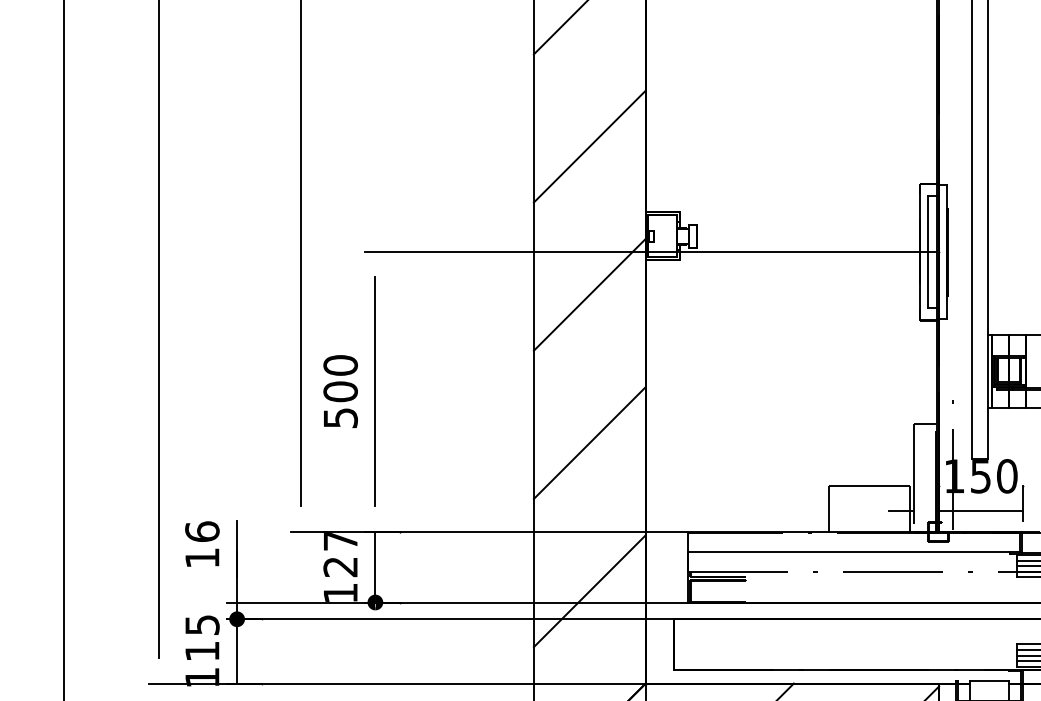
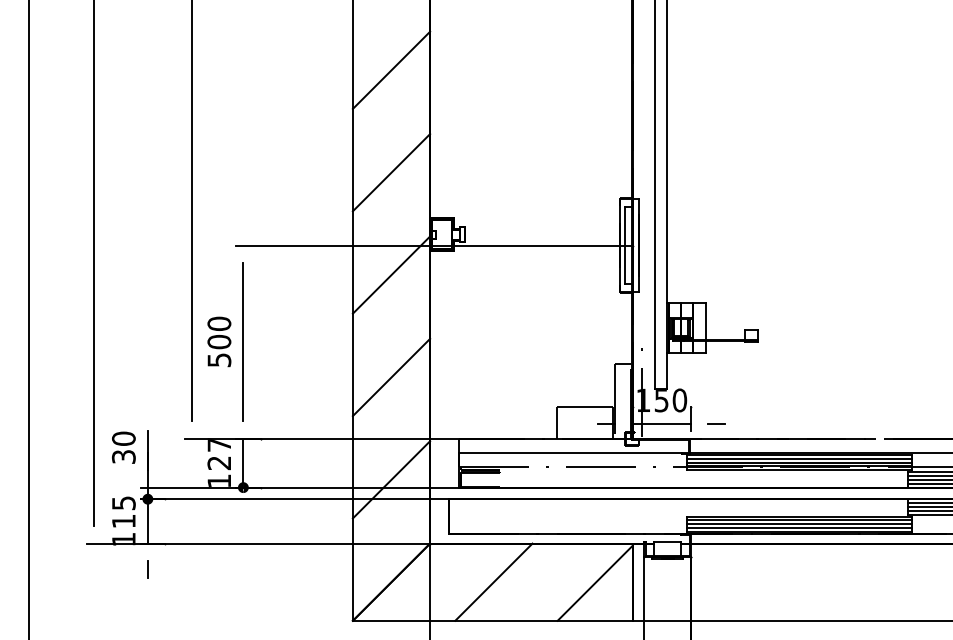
text: (201, 544) -> (123, 447), 16 -> 30

